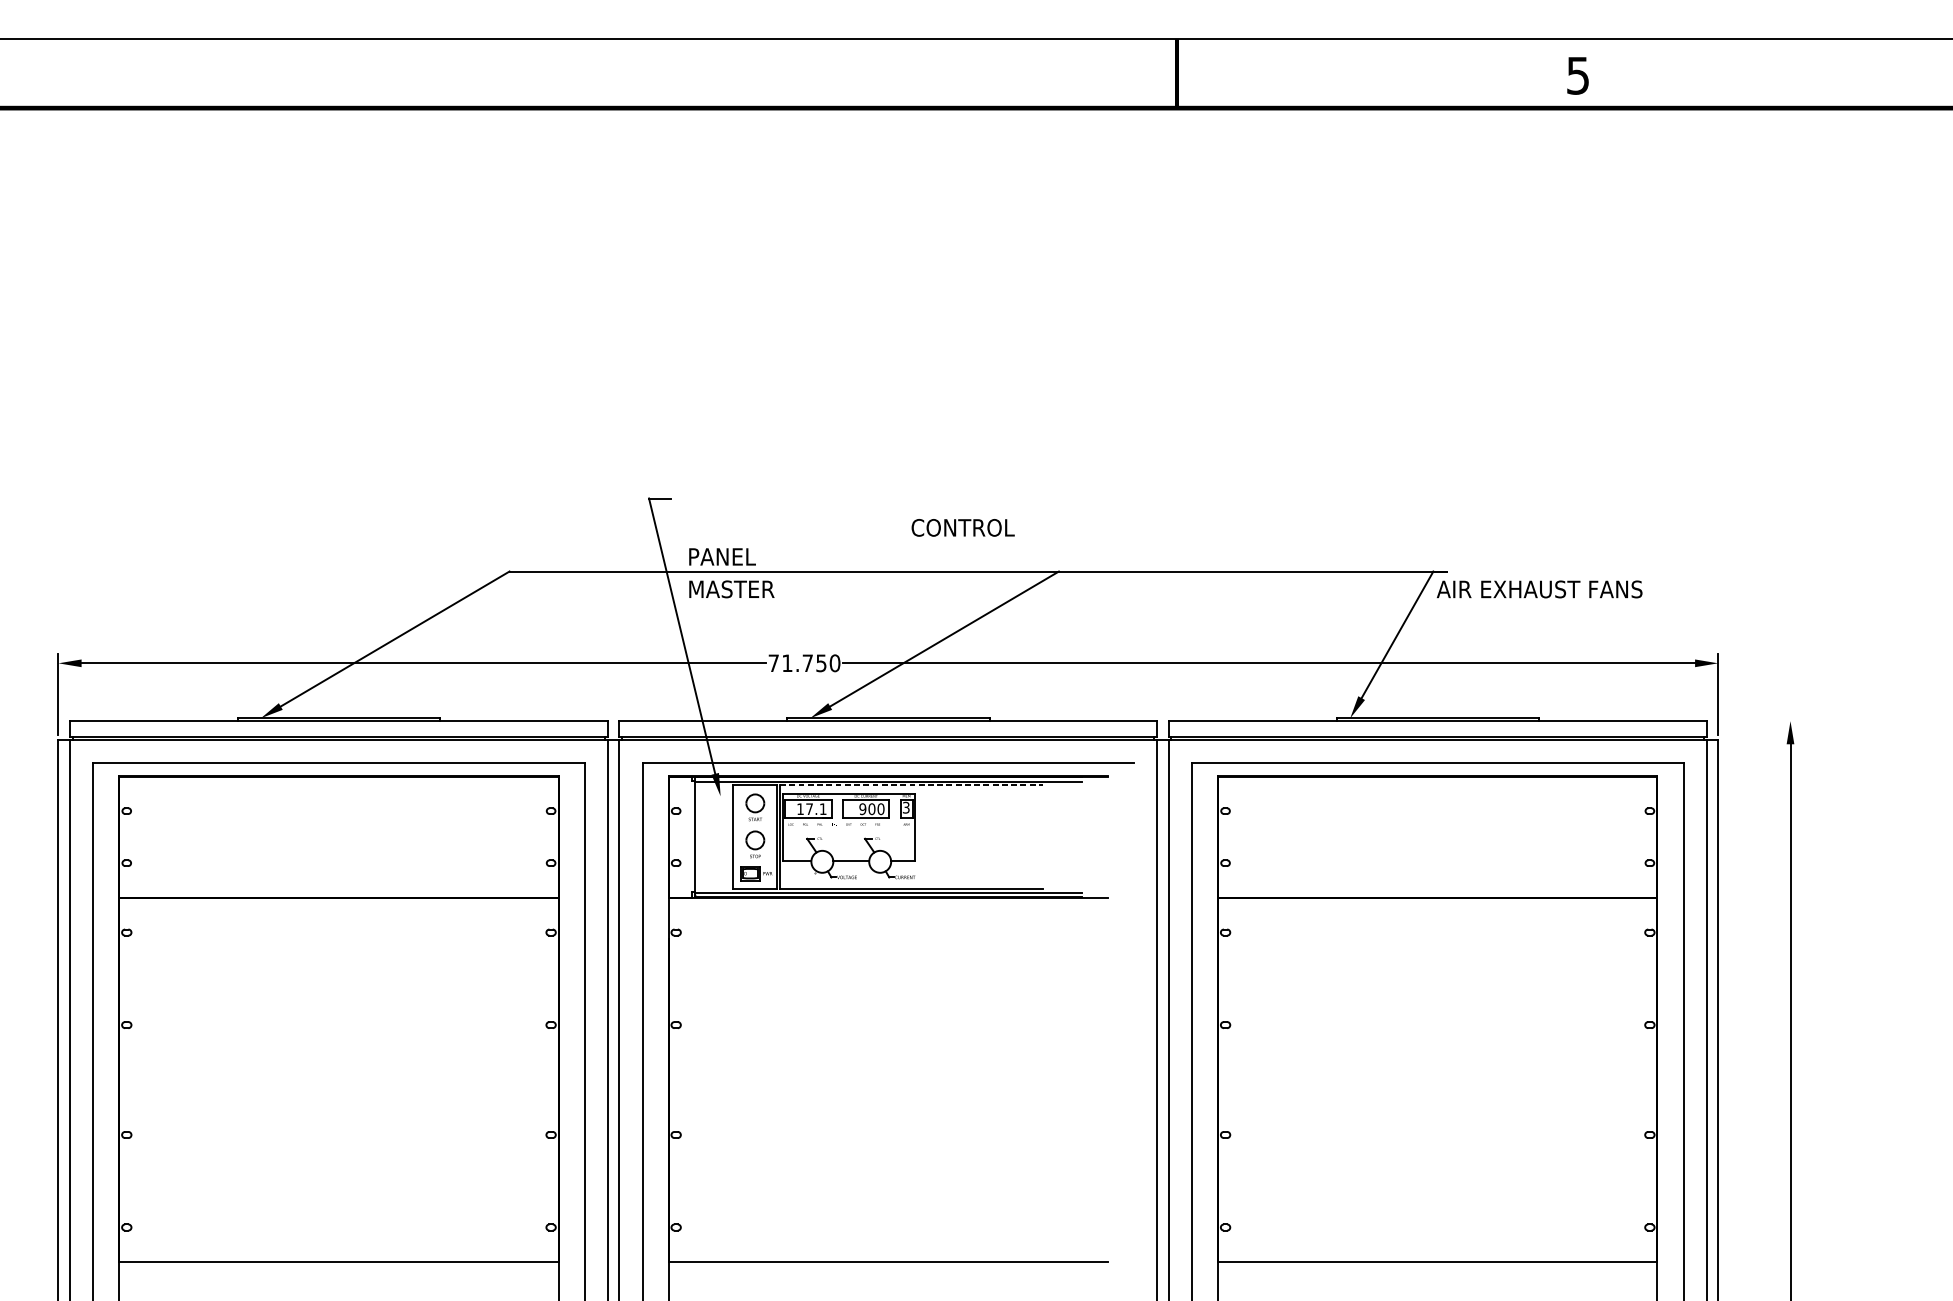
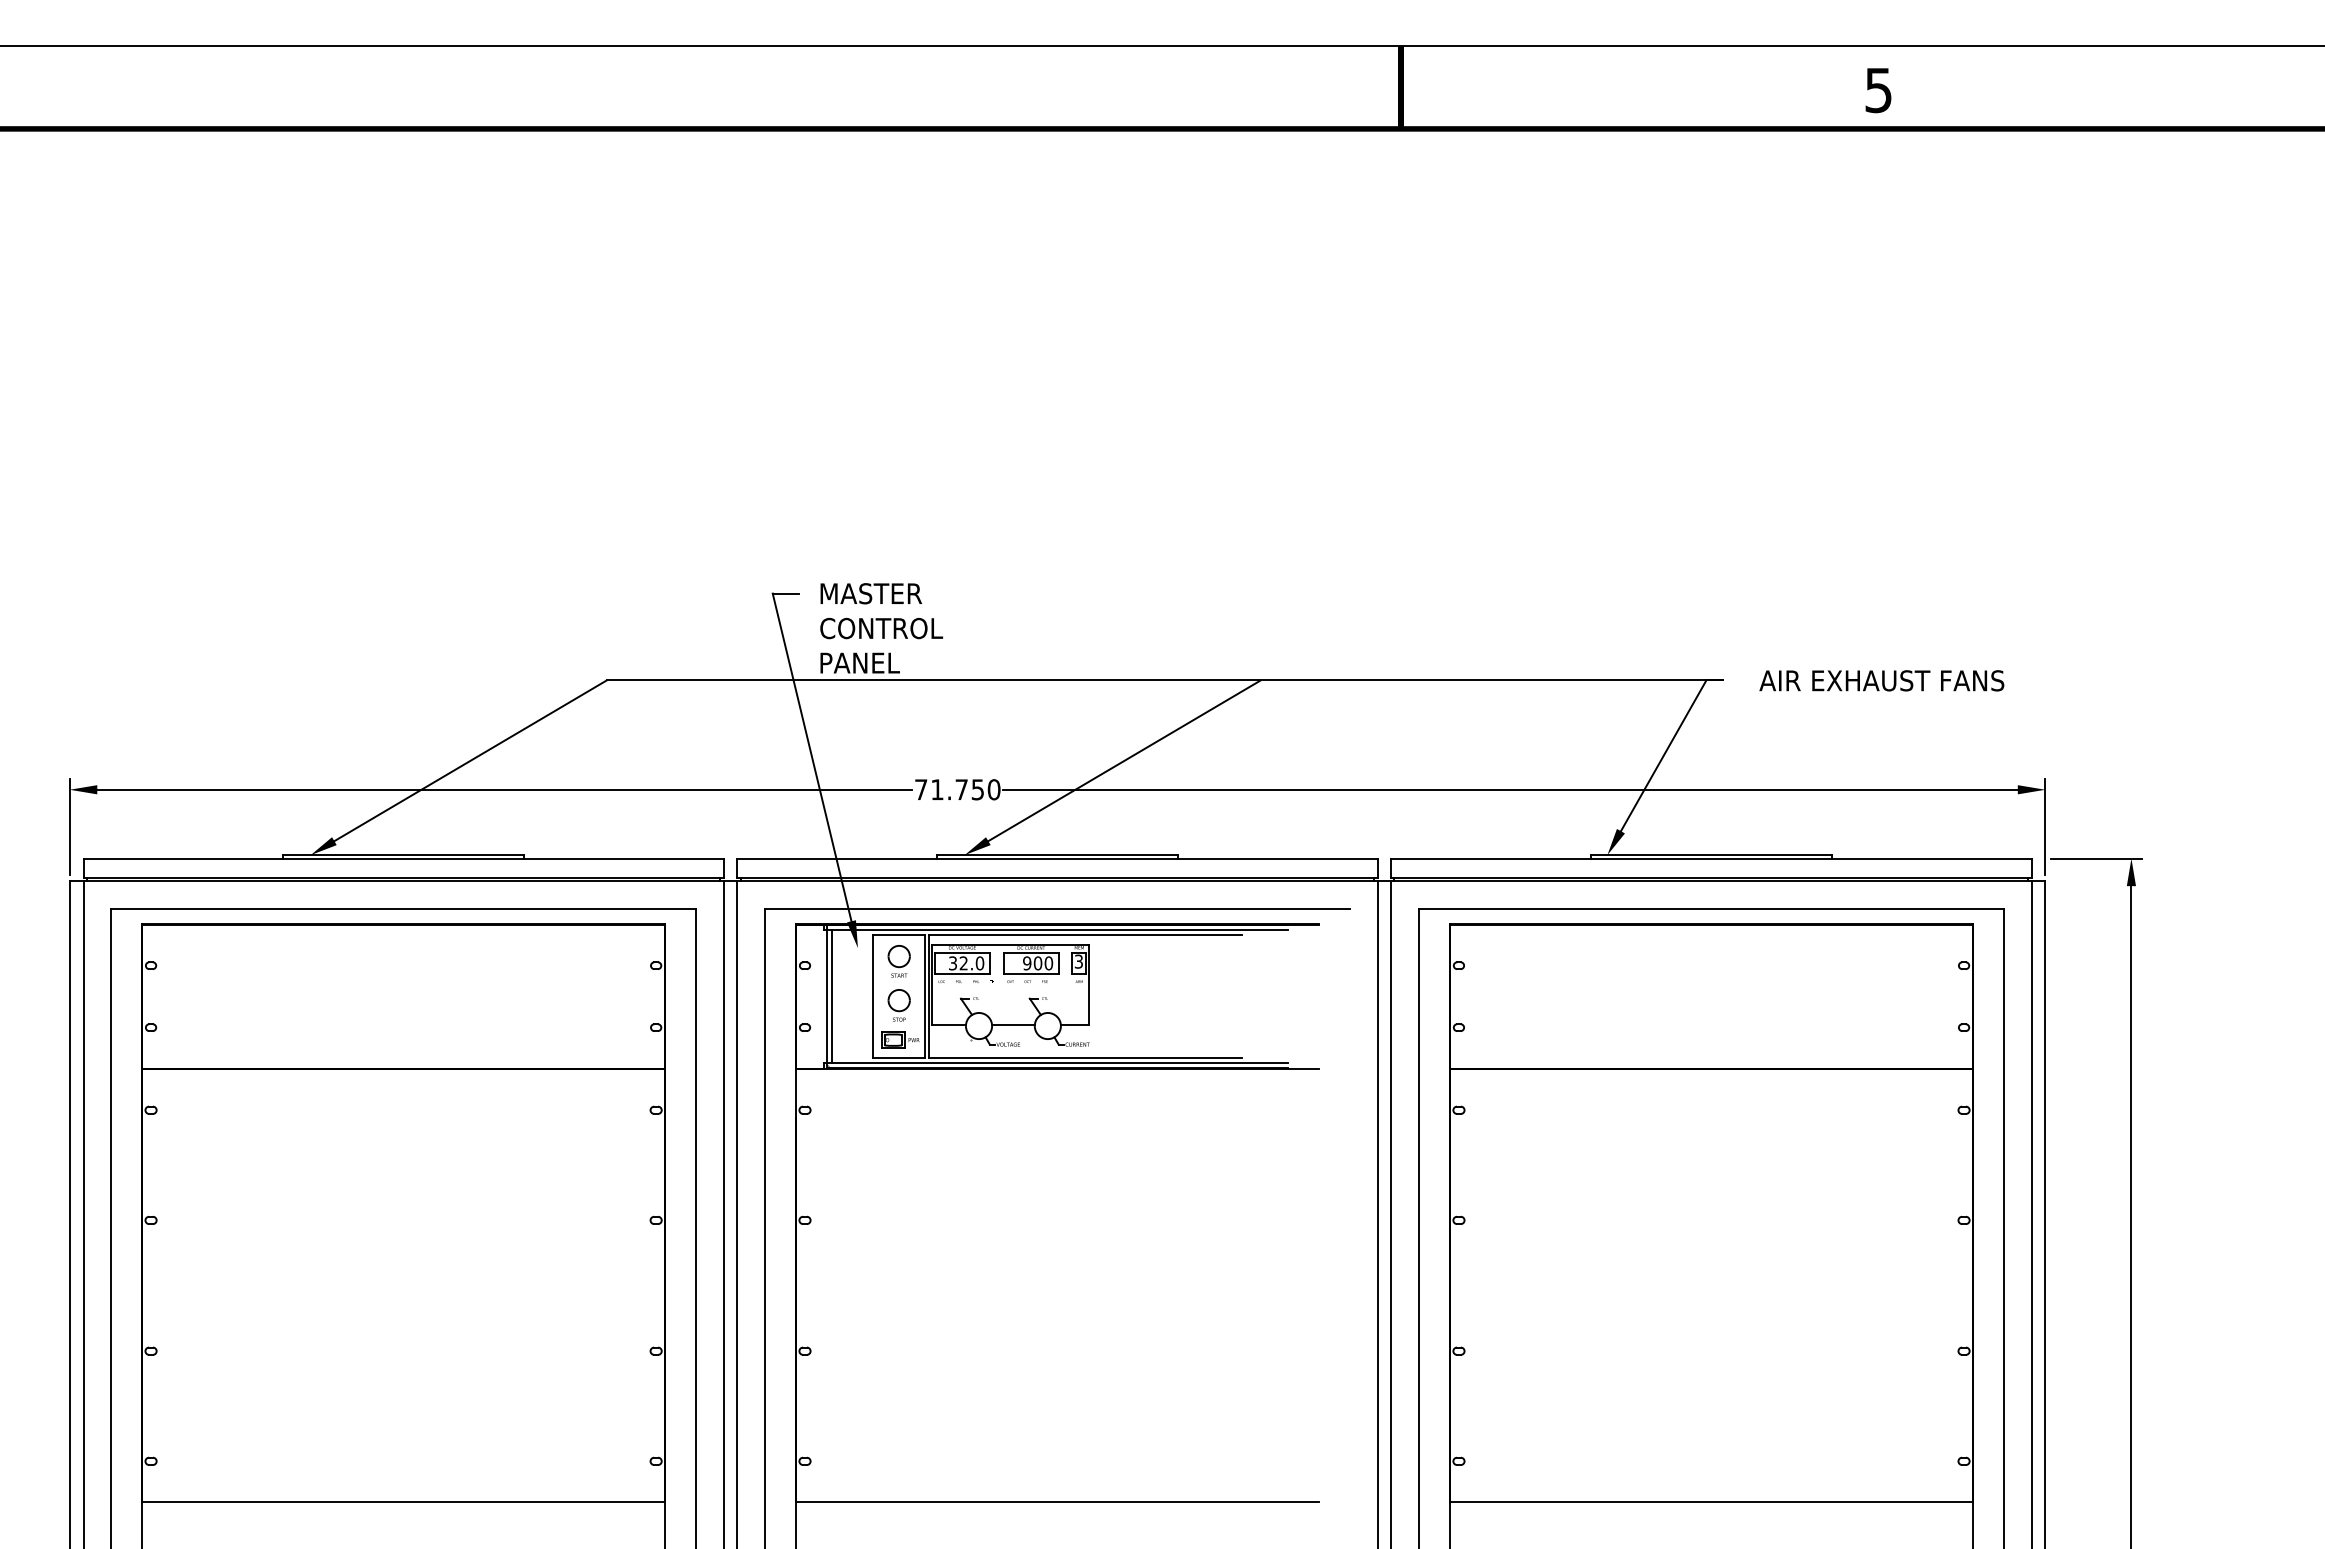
text: (963, 527) -> (881, 628), moved
text: (731, 589) -> (870, 593), moved
text: (1539, 589) -> (1881, 680), moved
line: (1761, 721) -> (2096, 858), added
line: (911, 785) -> (1085, 935), dashed -> solid
text: (811, 809) -> (966, 963), 17.1 -> 32.0
line: (699, 837) -> (832, 996), added

